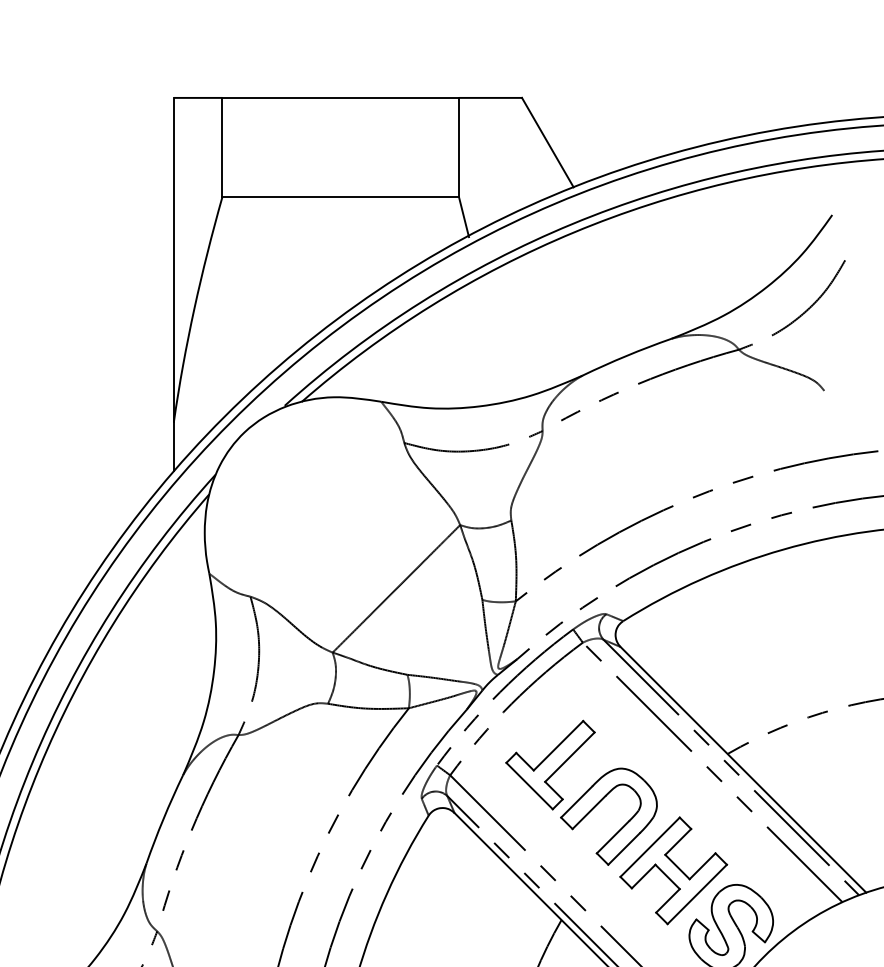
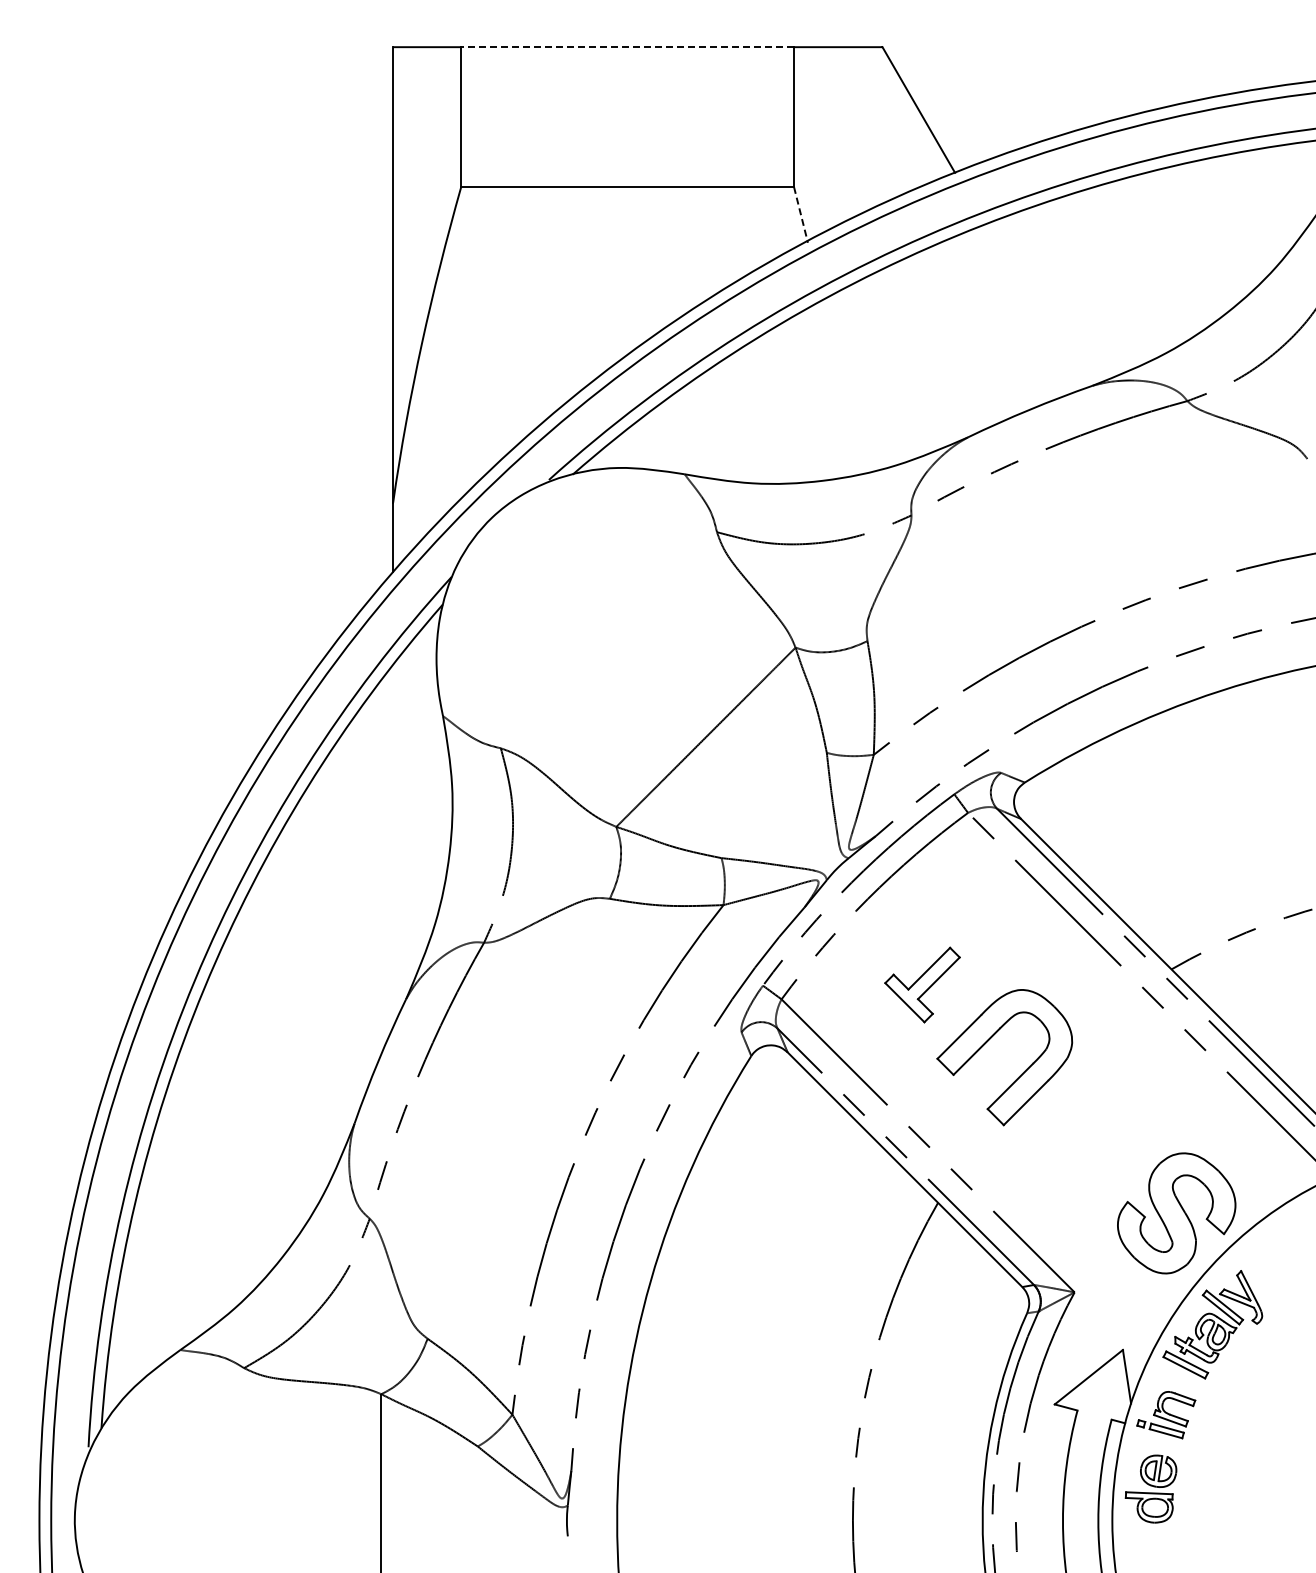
line: (340, 98) -> (627, 47), solid -> dashed
line: (463, 216) -> (800, 214), solid -> dashed
part: (550, 764) -> (922, 984), size x0.6
part: (673, 870) -> (1095, 1133), removed

